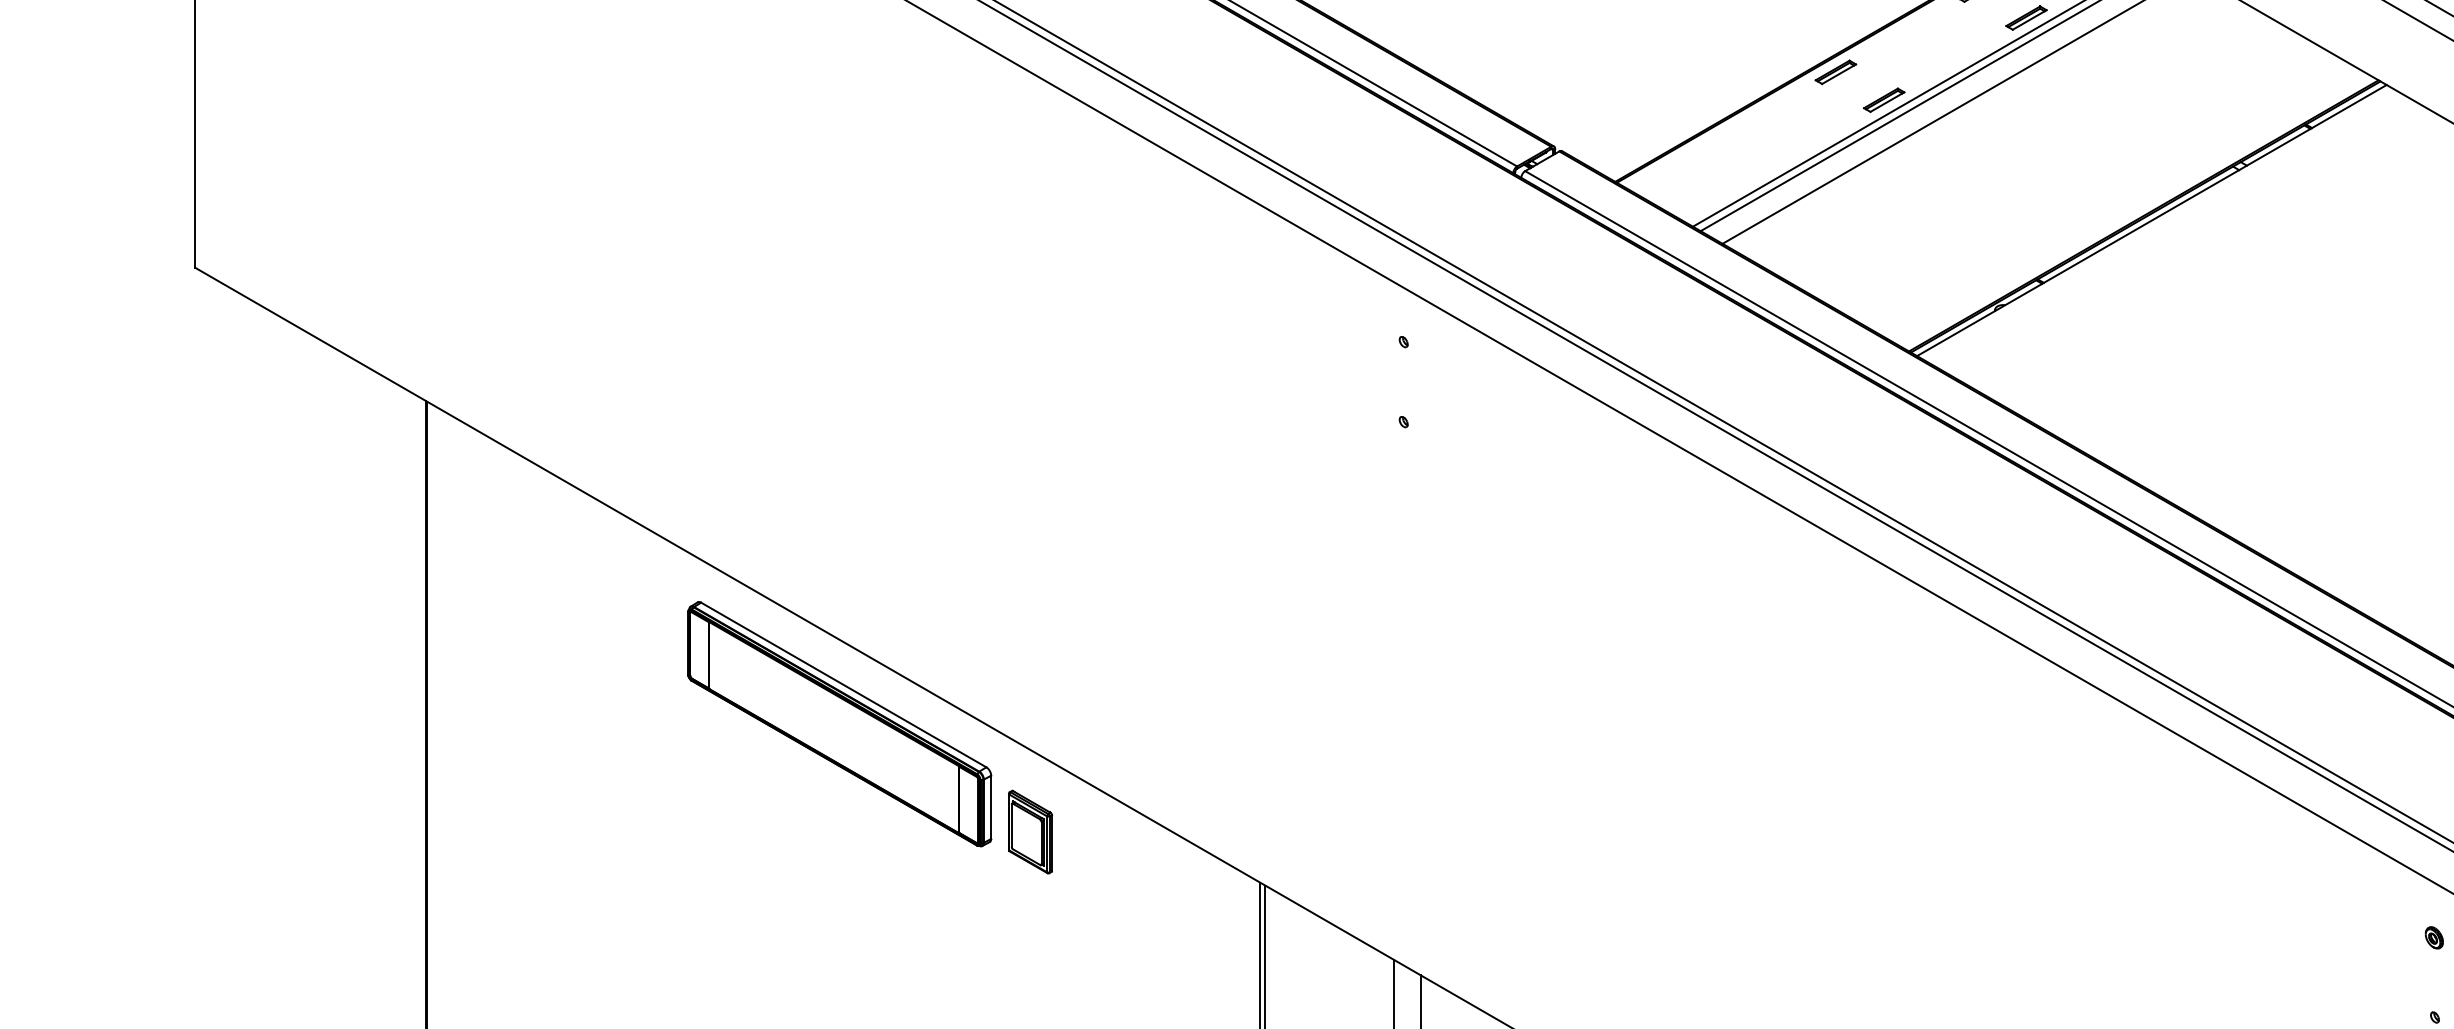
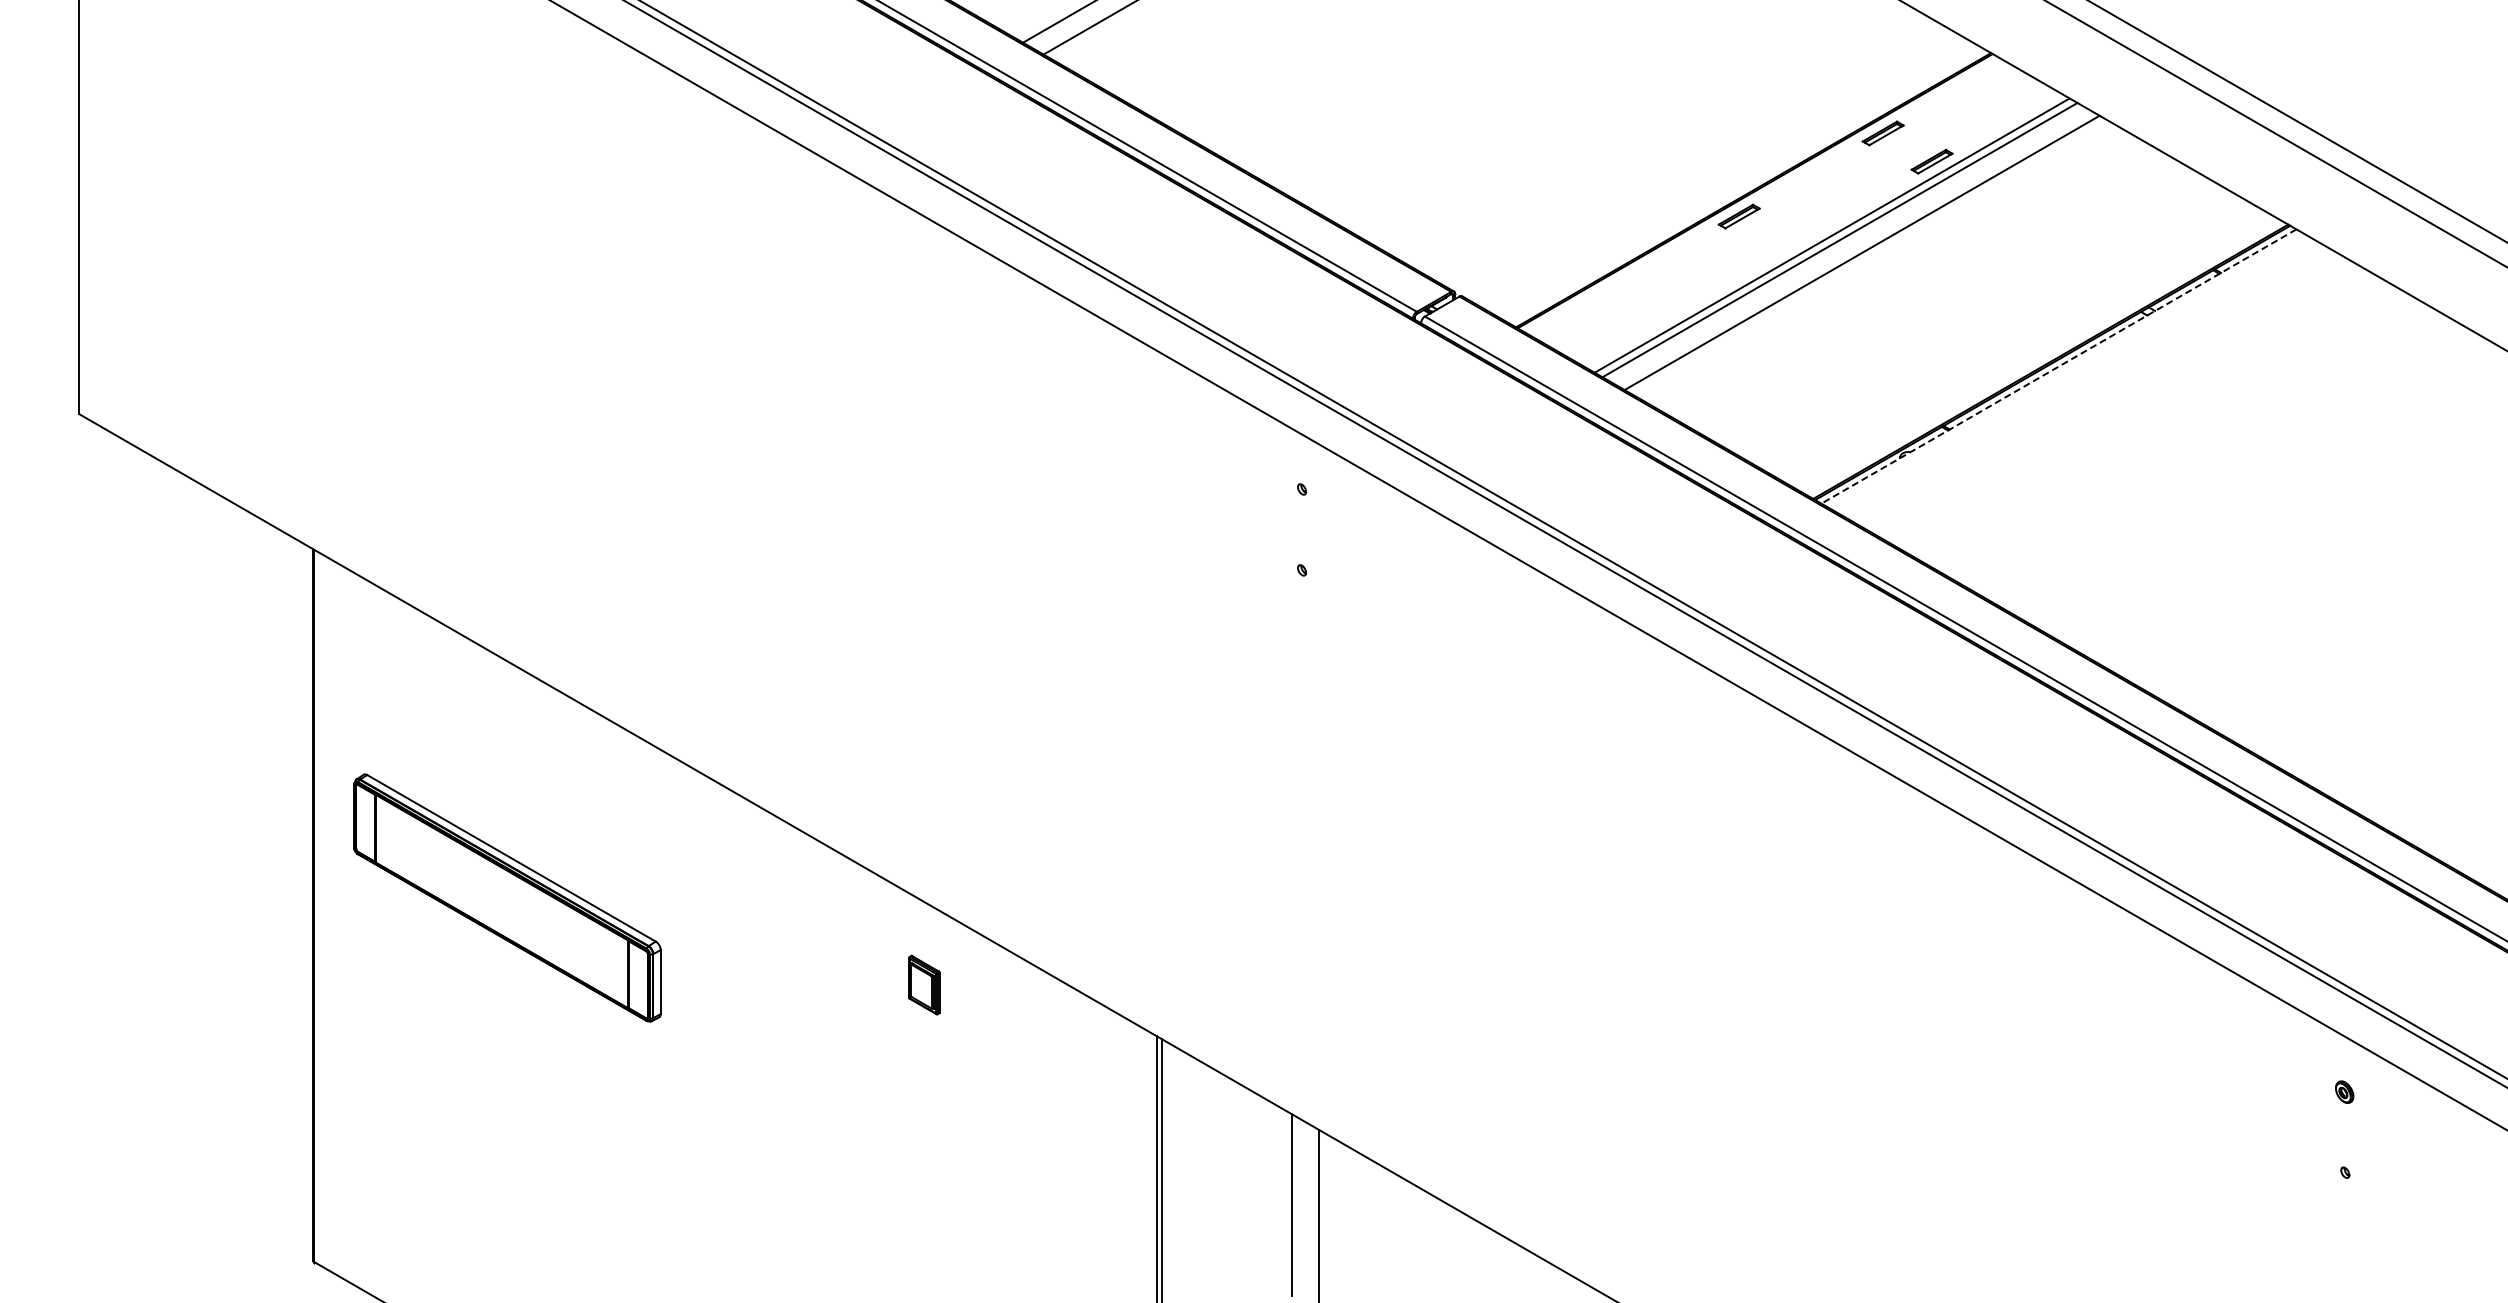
part: (1883, 99) -> (1787, 244), removed
line: (2151, 220) -> (2058, 366), solid -> dashed
part: (839, 723) -> (507, 897), moved
part: (1030, 831) -> (924, 984), size x0.7

